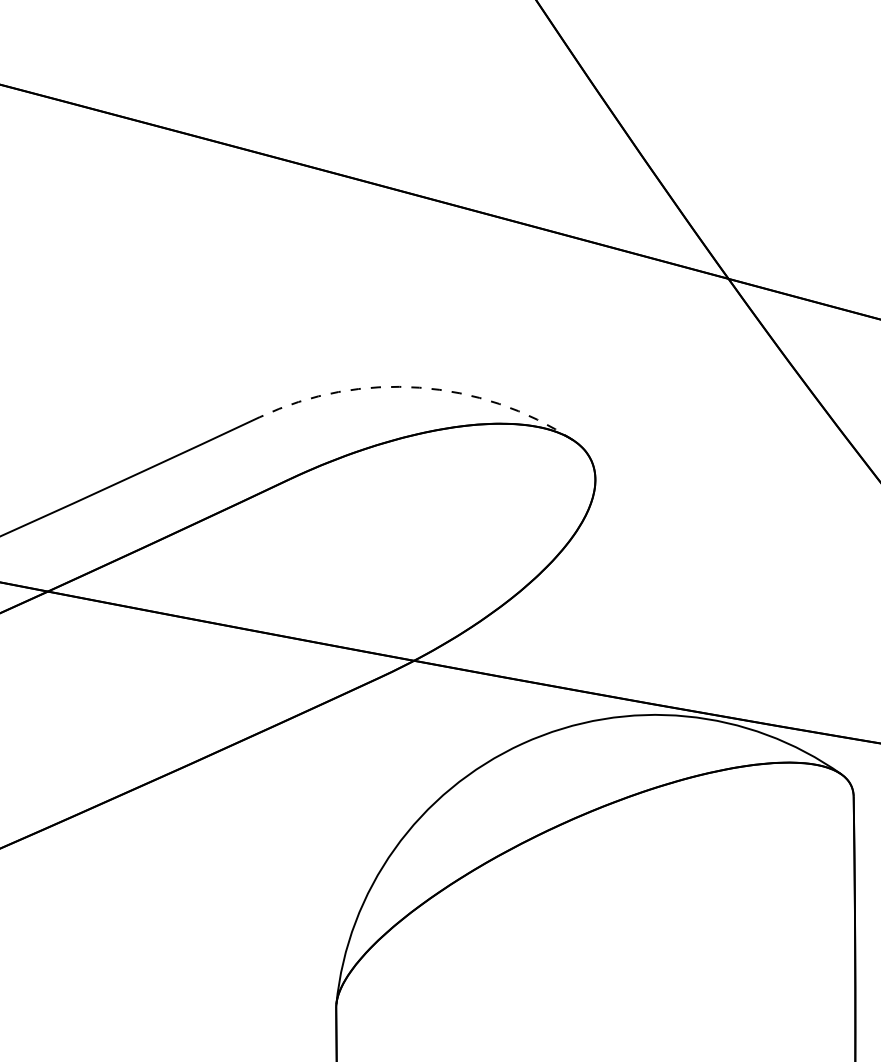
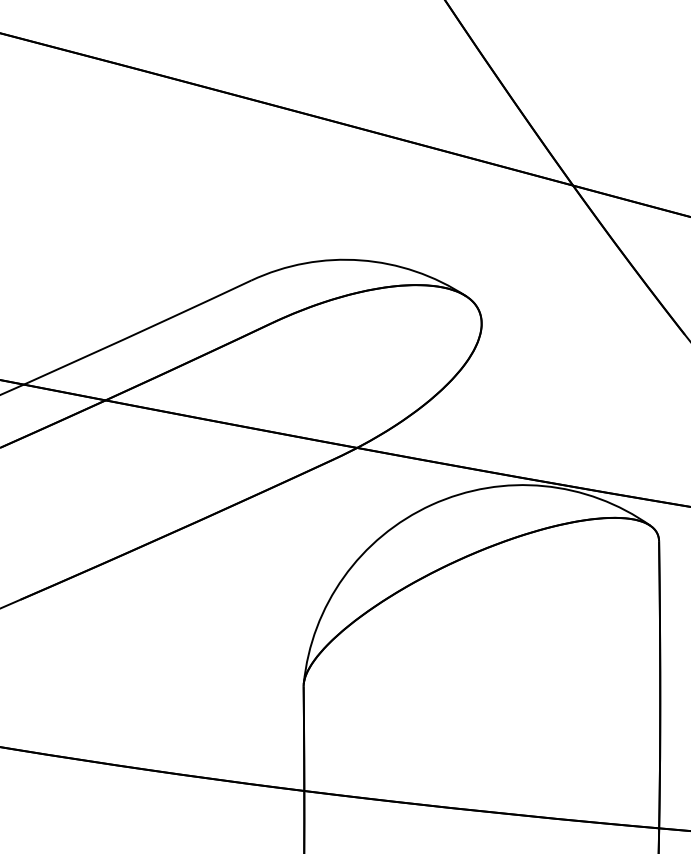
arc: (418, 387) -> (360, 260), dashed -> solid

